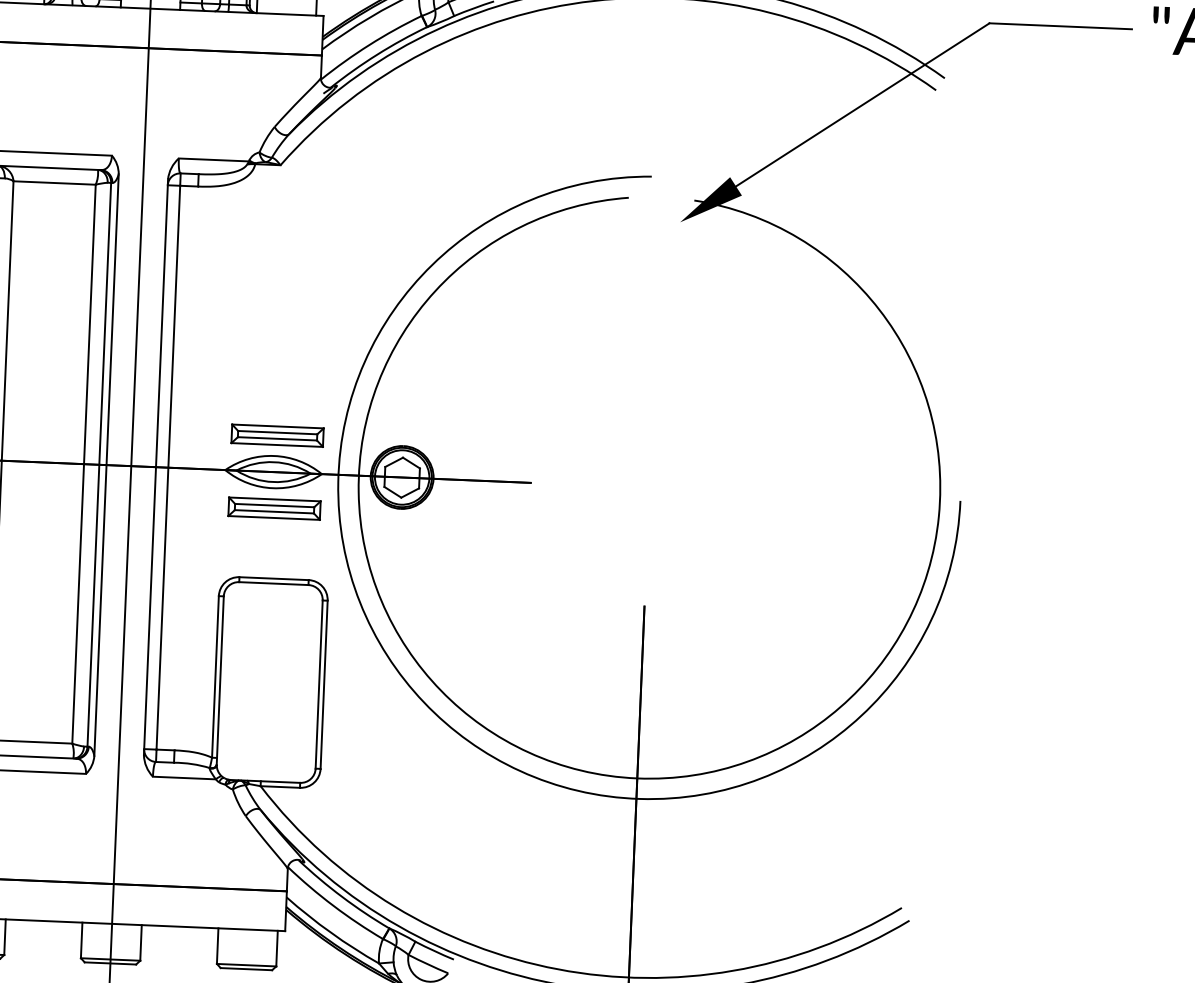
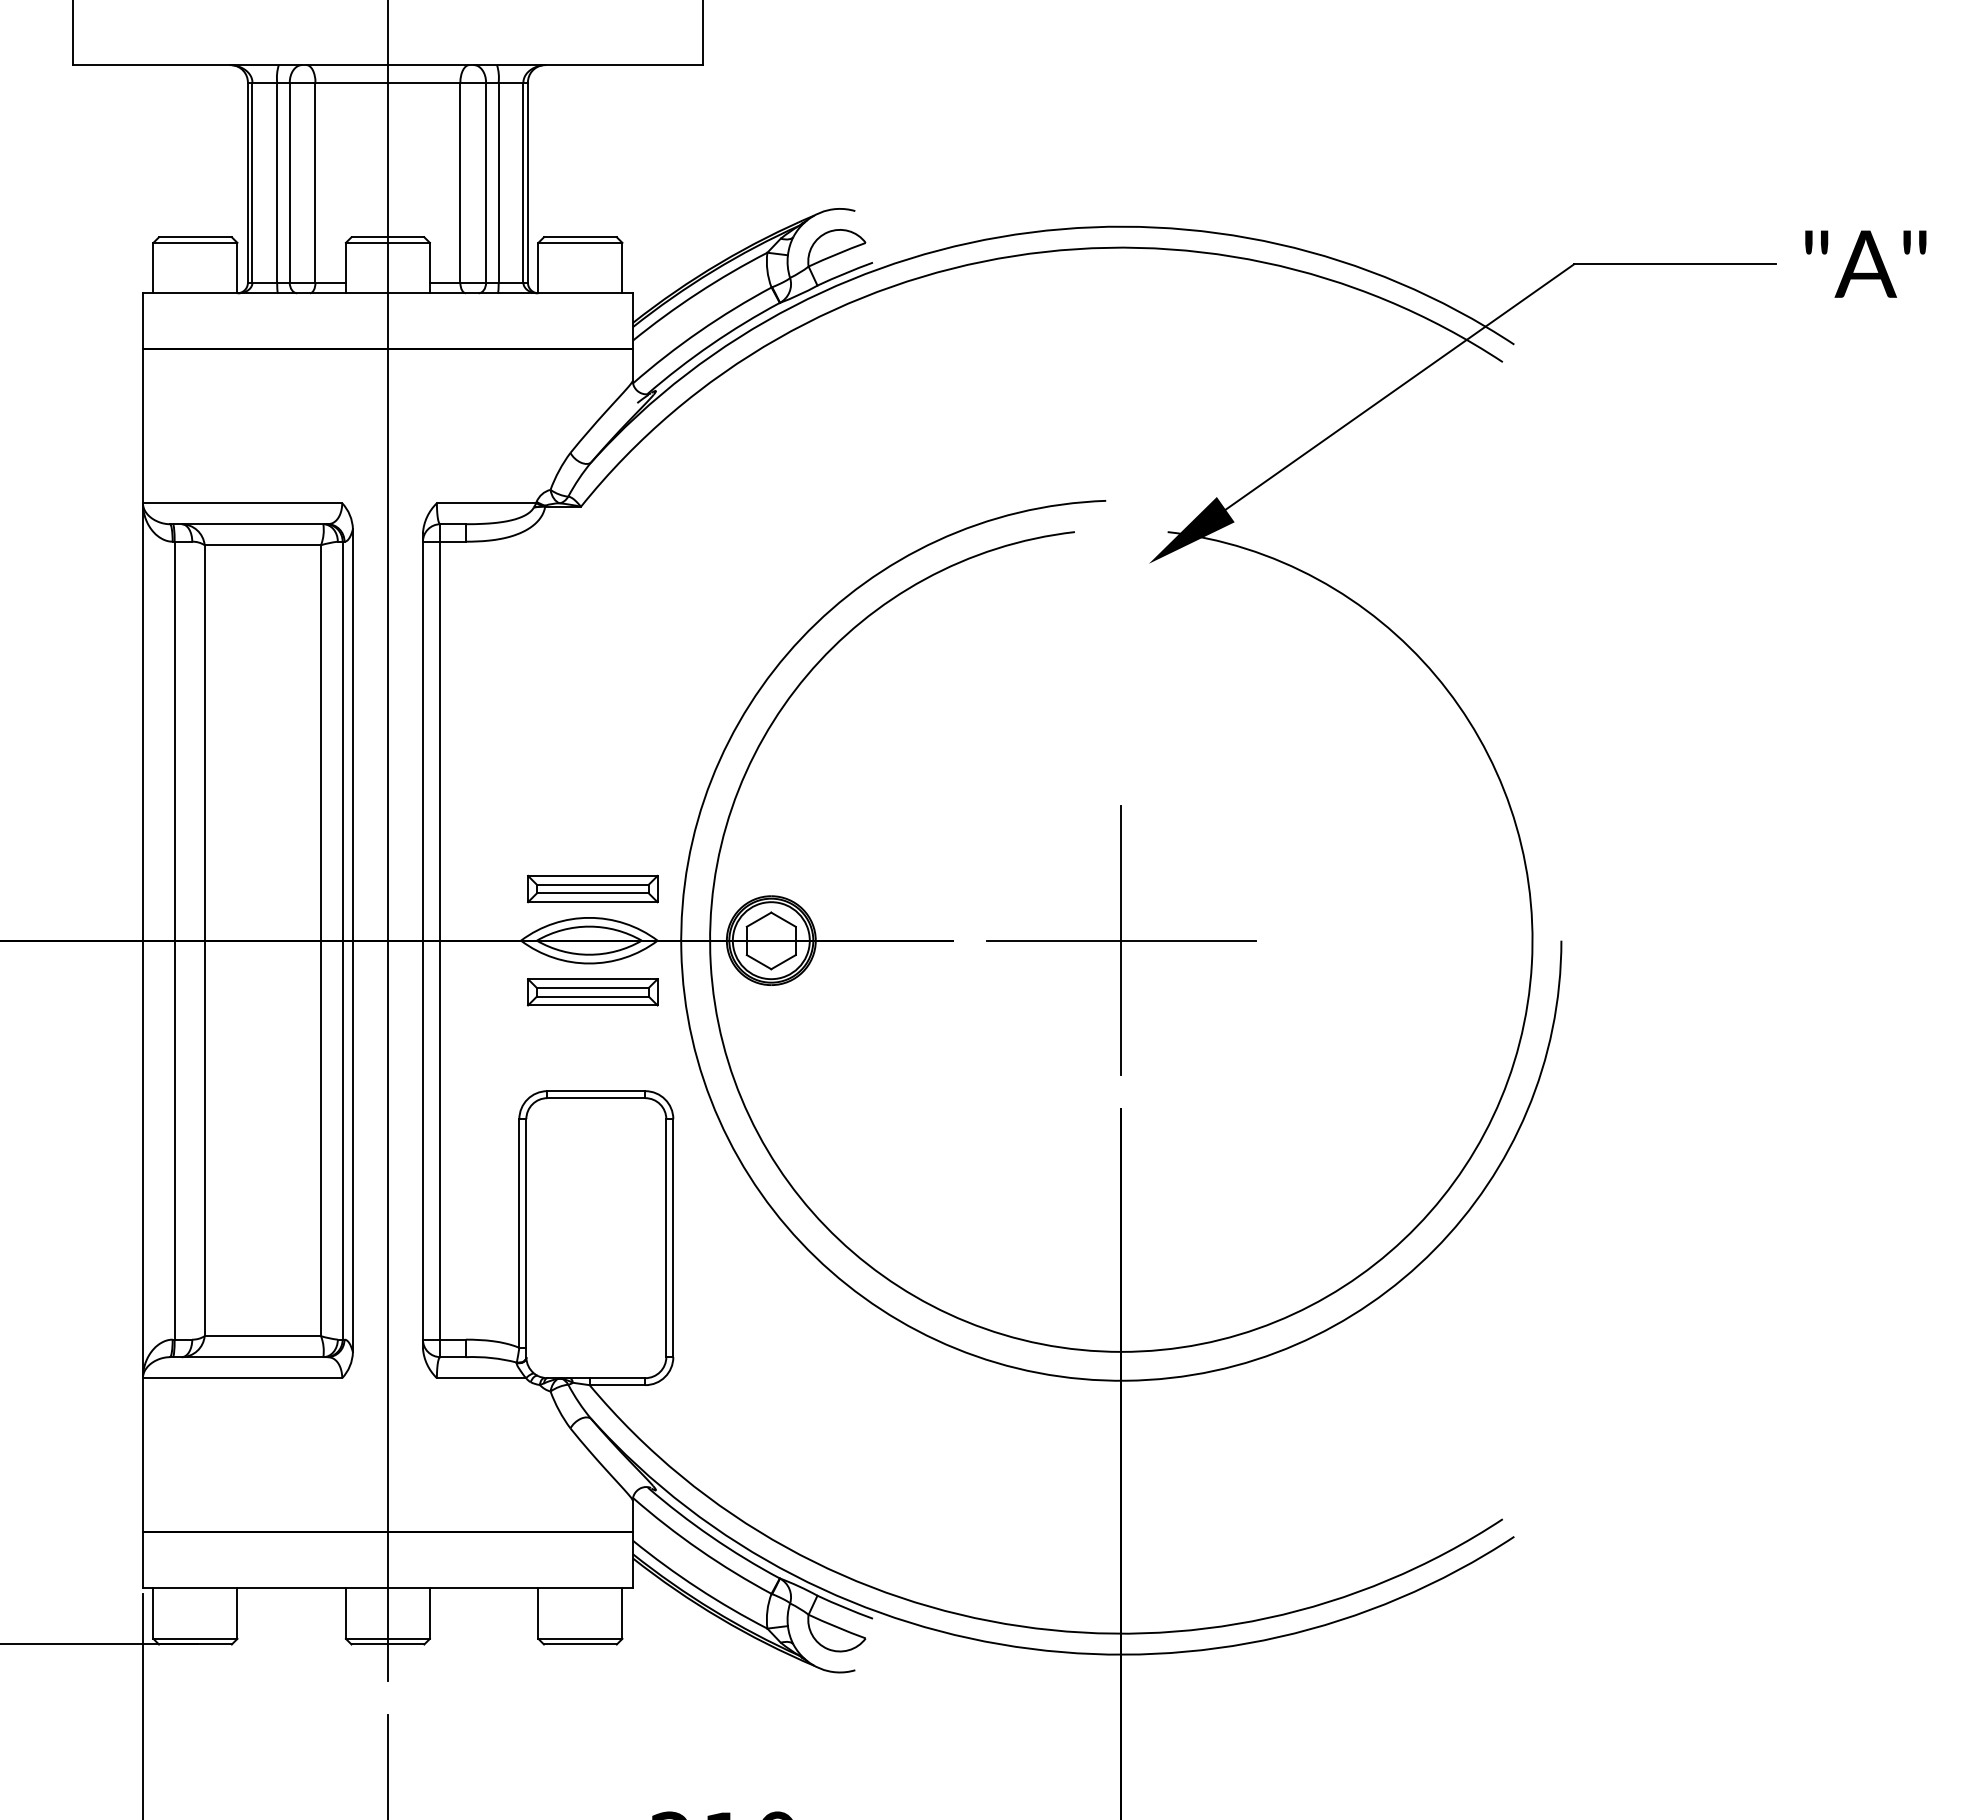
part: (649, 487) -> (1121, 940), added

